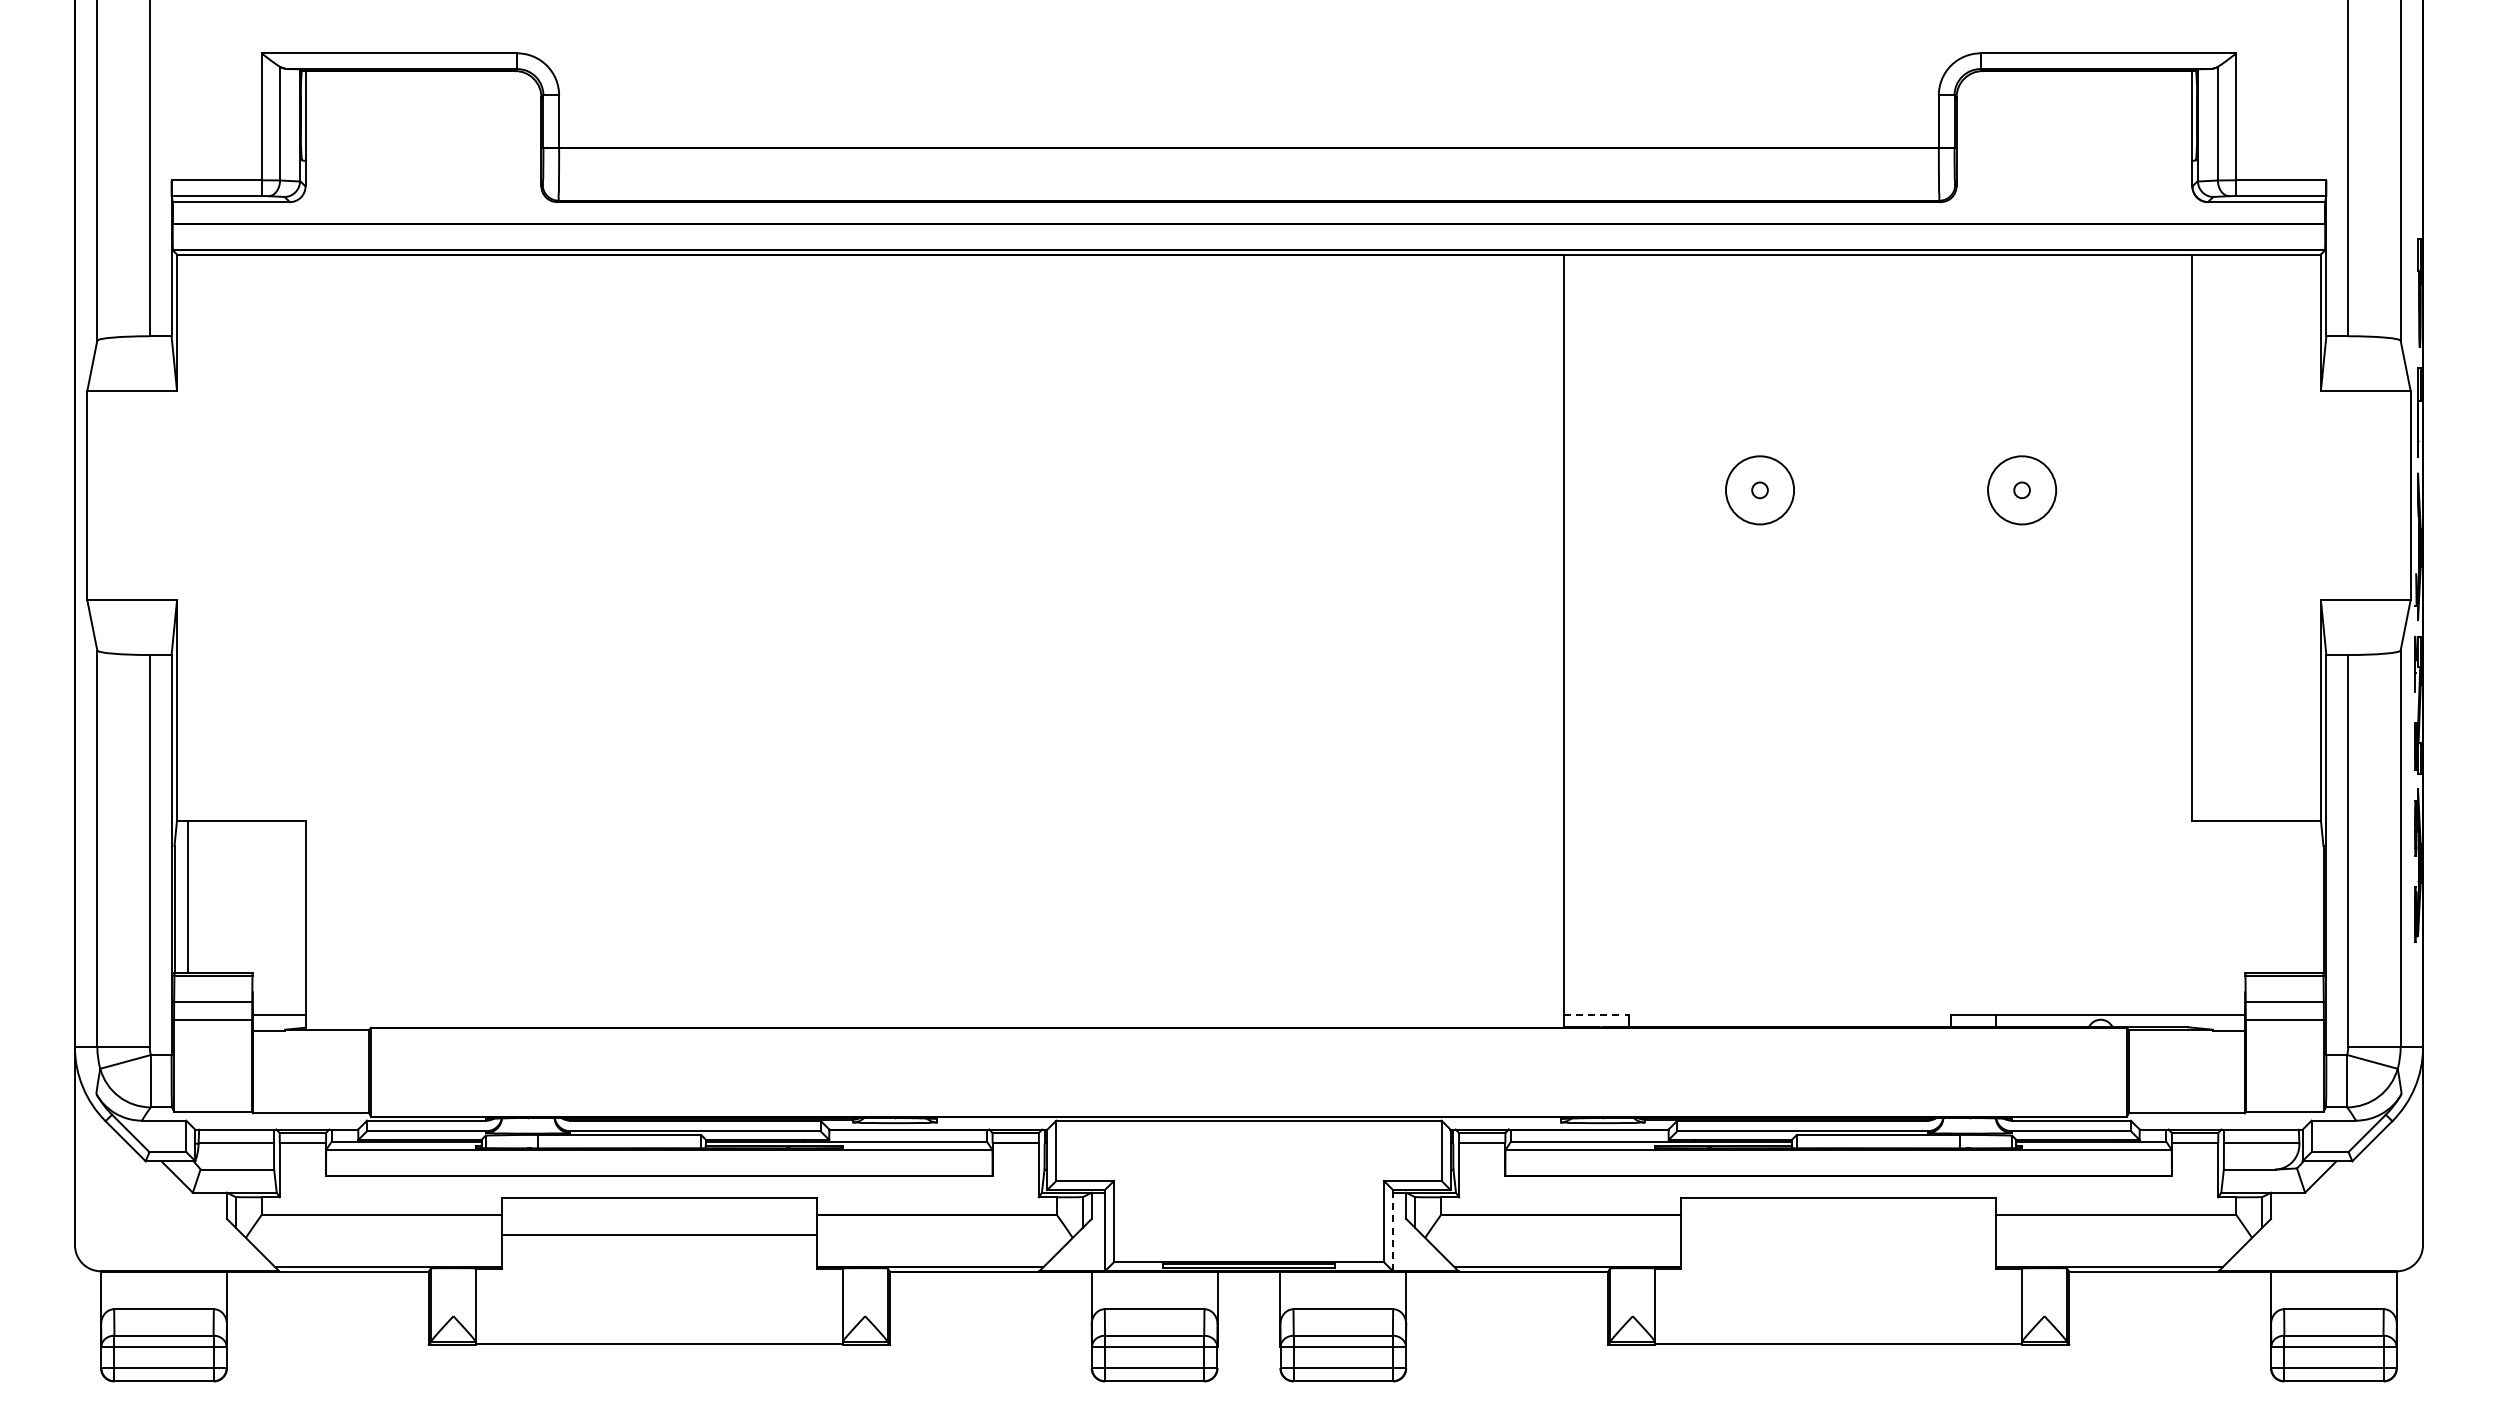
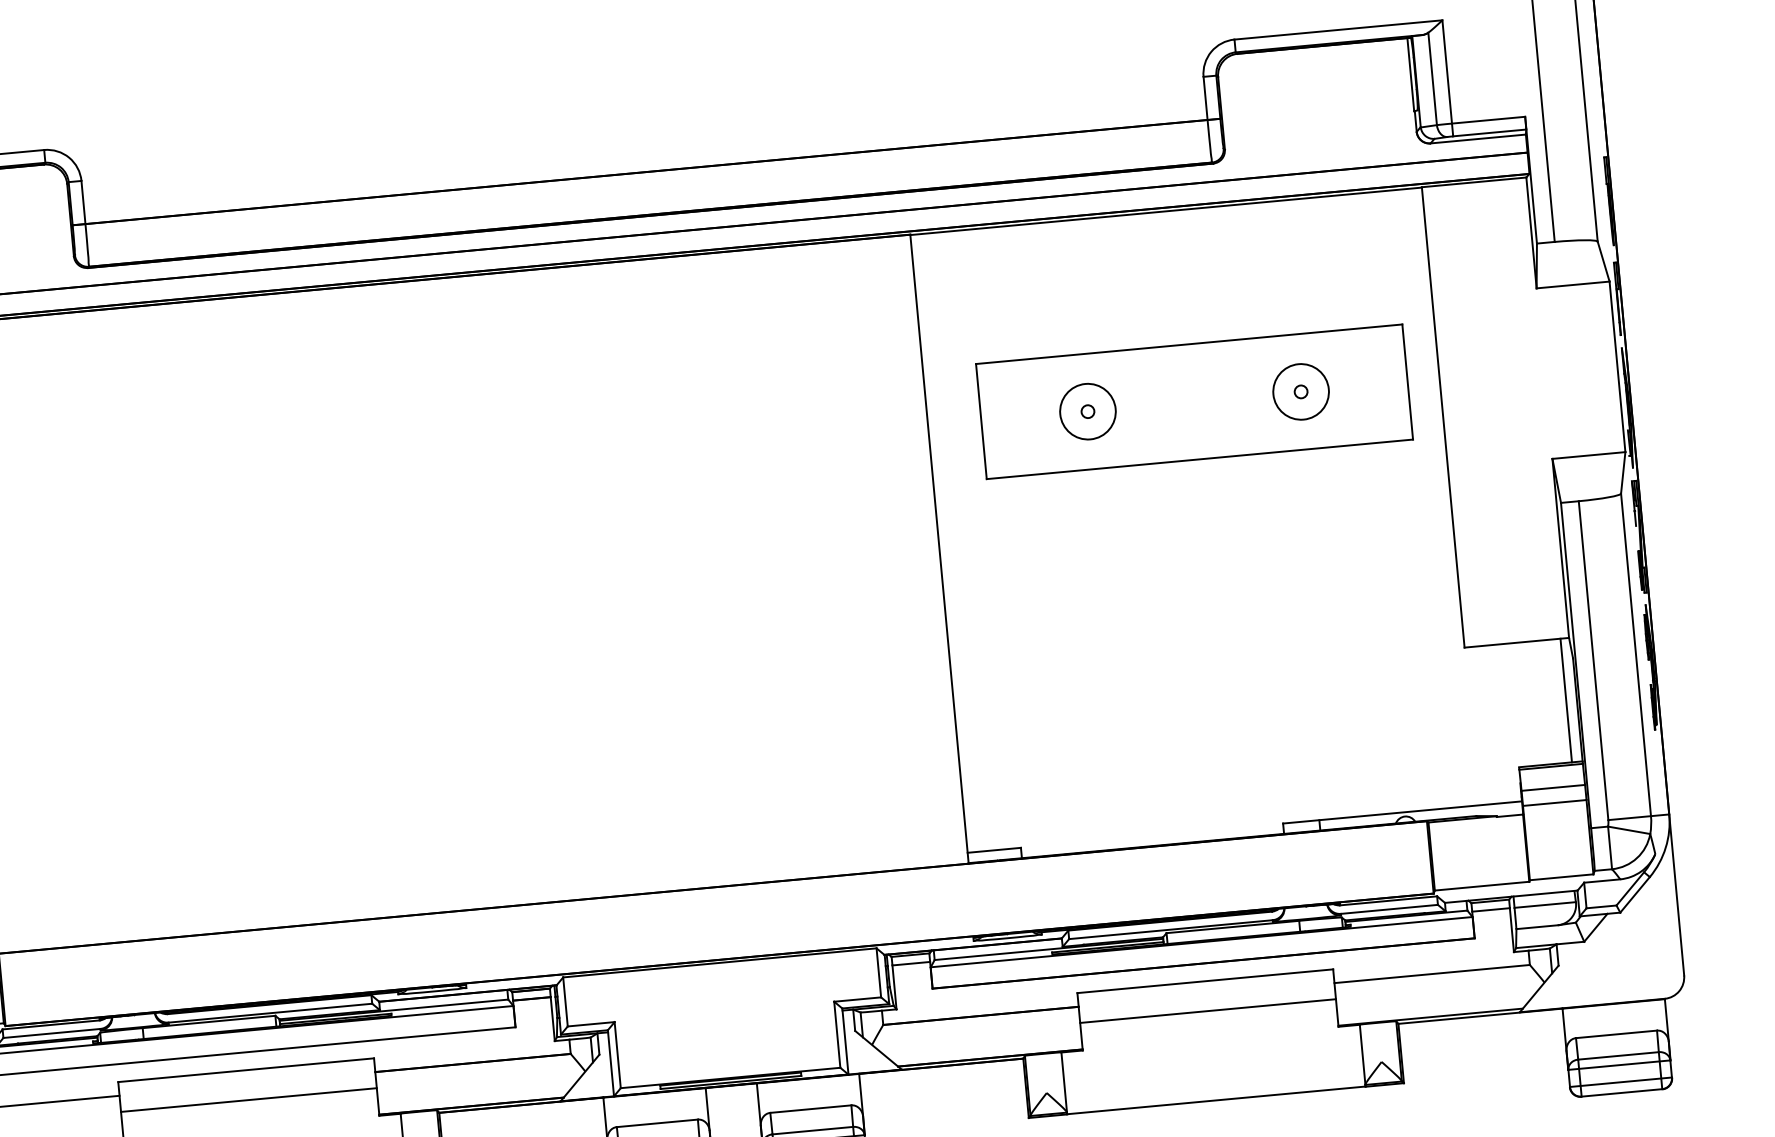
part: (1890, 490) -> (1194, 401), added
line: (2310, 896) -> (1566, 700), added
line: (1596, 1014) -> (994, 850), dashed -> solid
line: (1393, 1230) -> (845, 1041), dashed -> solid
line: (1838, 1234) -> (1207, 1010), added

